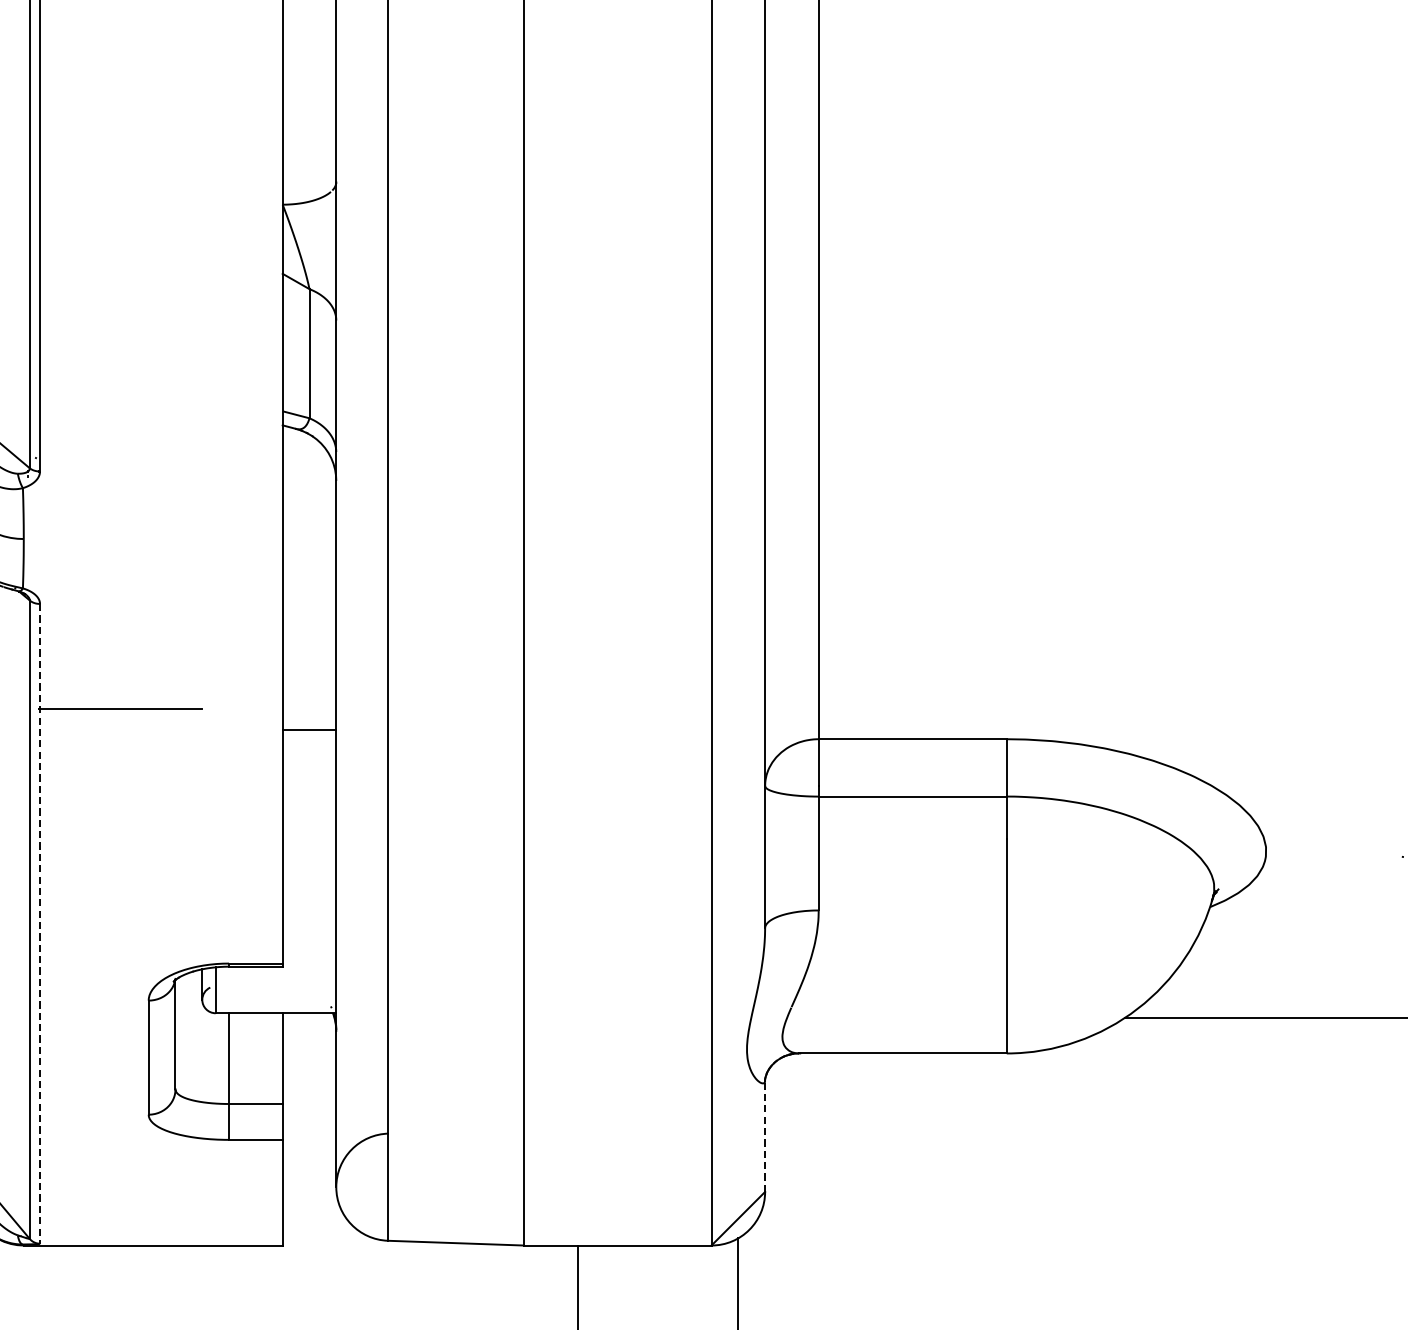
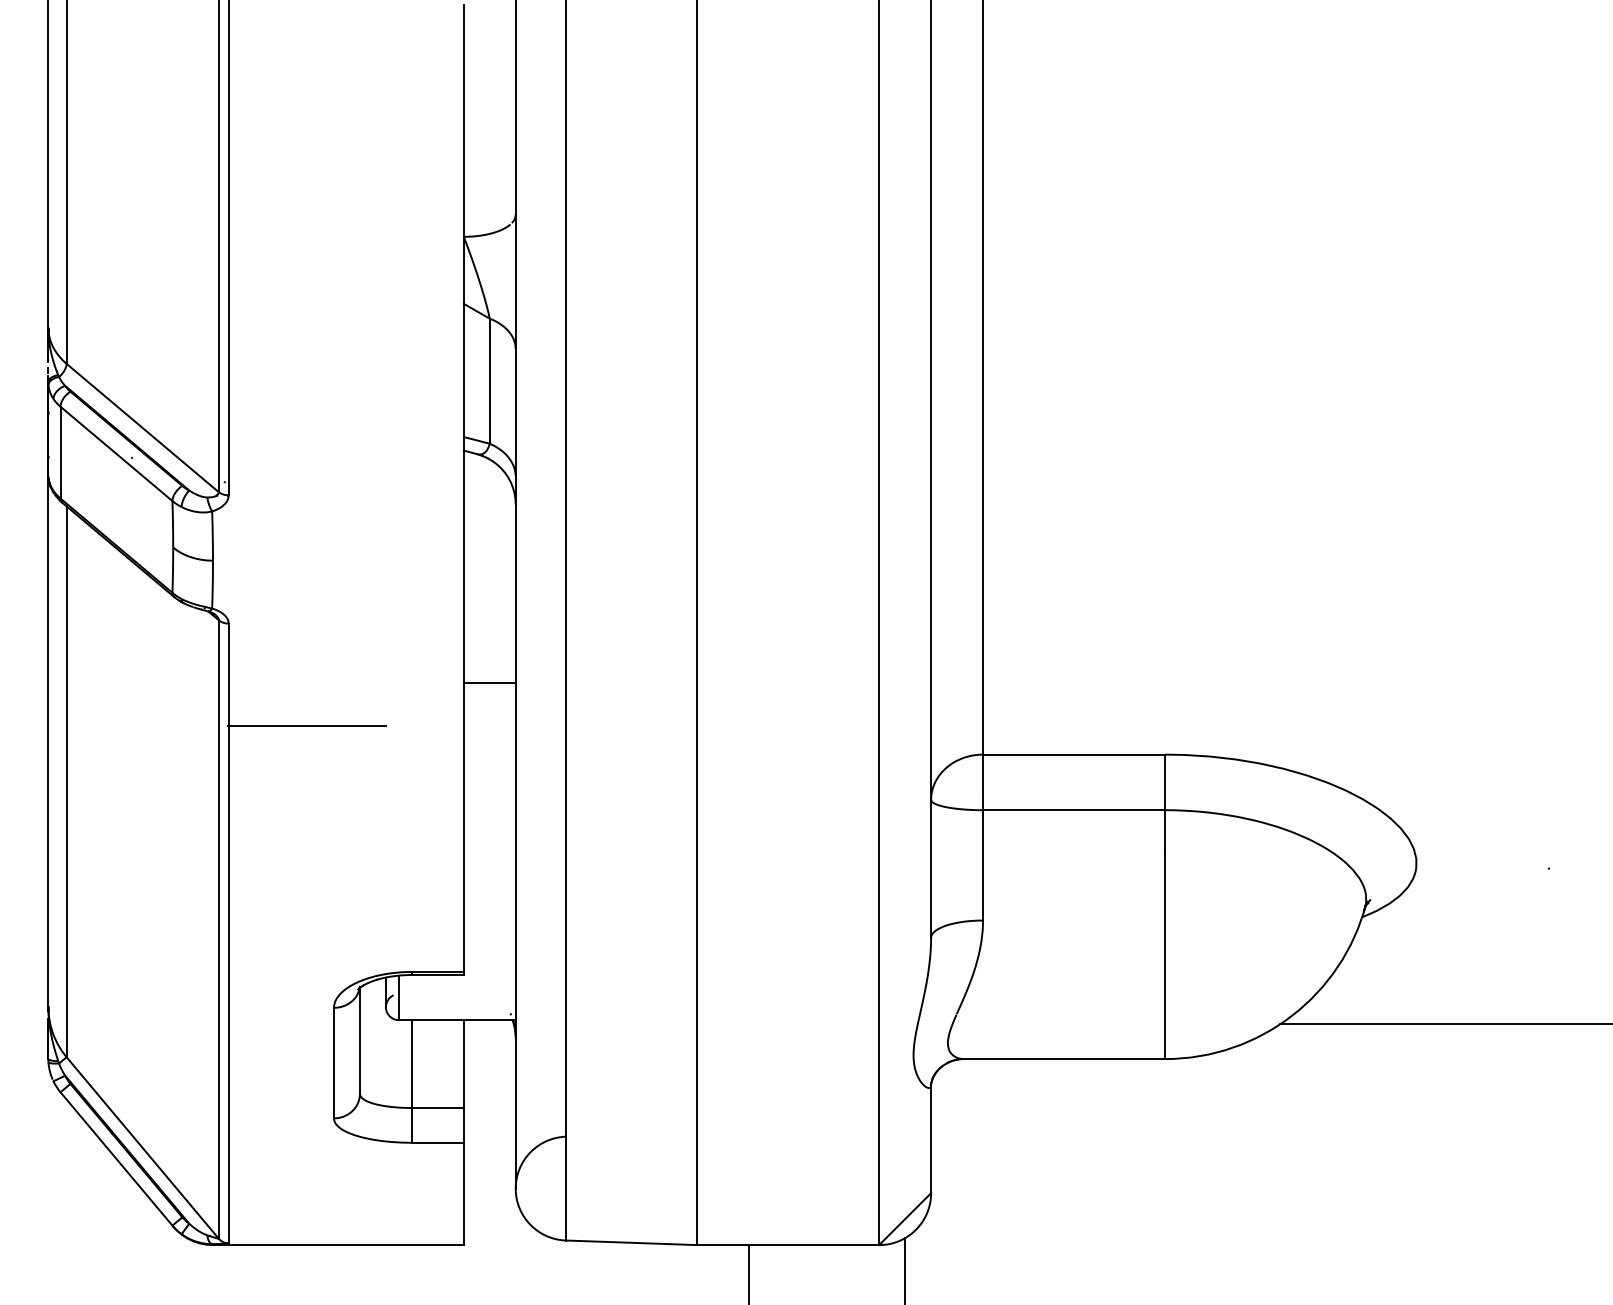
line: (309, 729) -> (489, 682), moved
line: (39, 923) -> (228, 933), dashed -> solid
line: (765, 1136) -> (931, 1139), dashed -> solid

